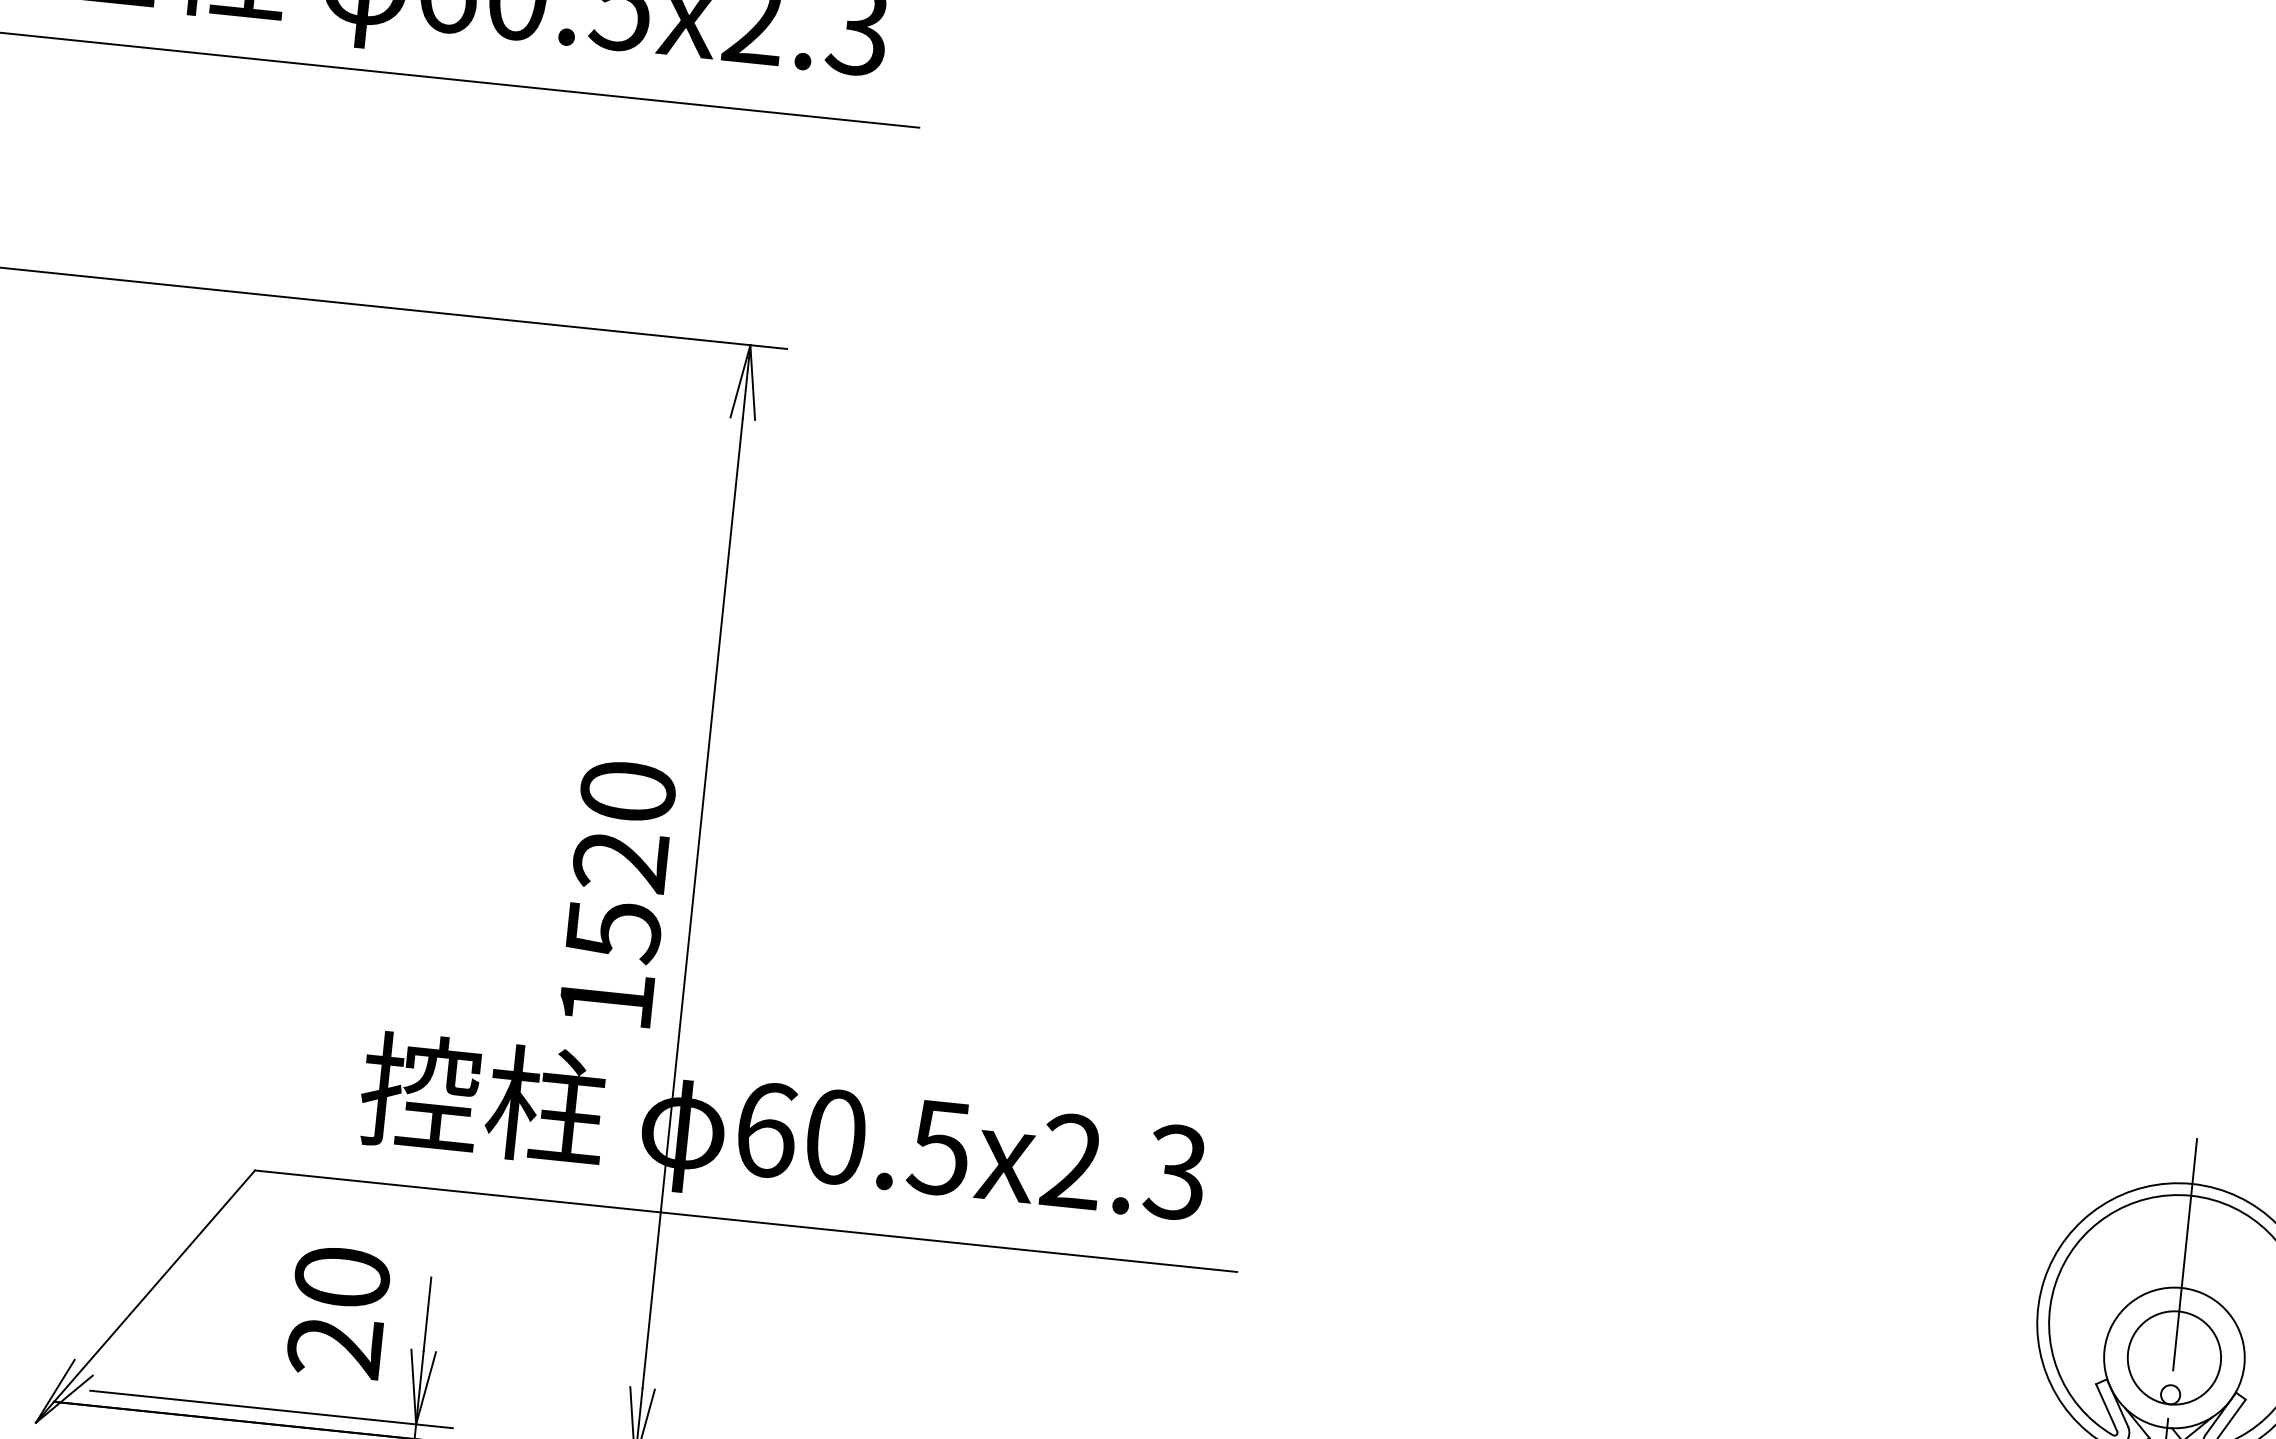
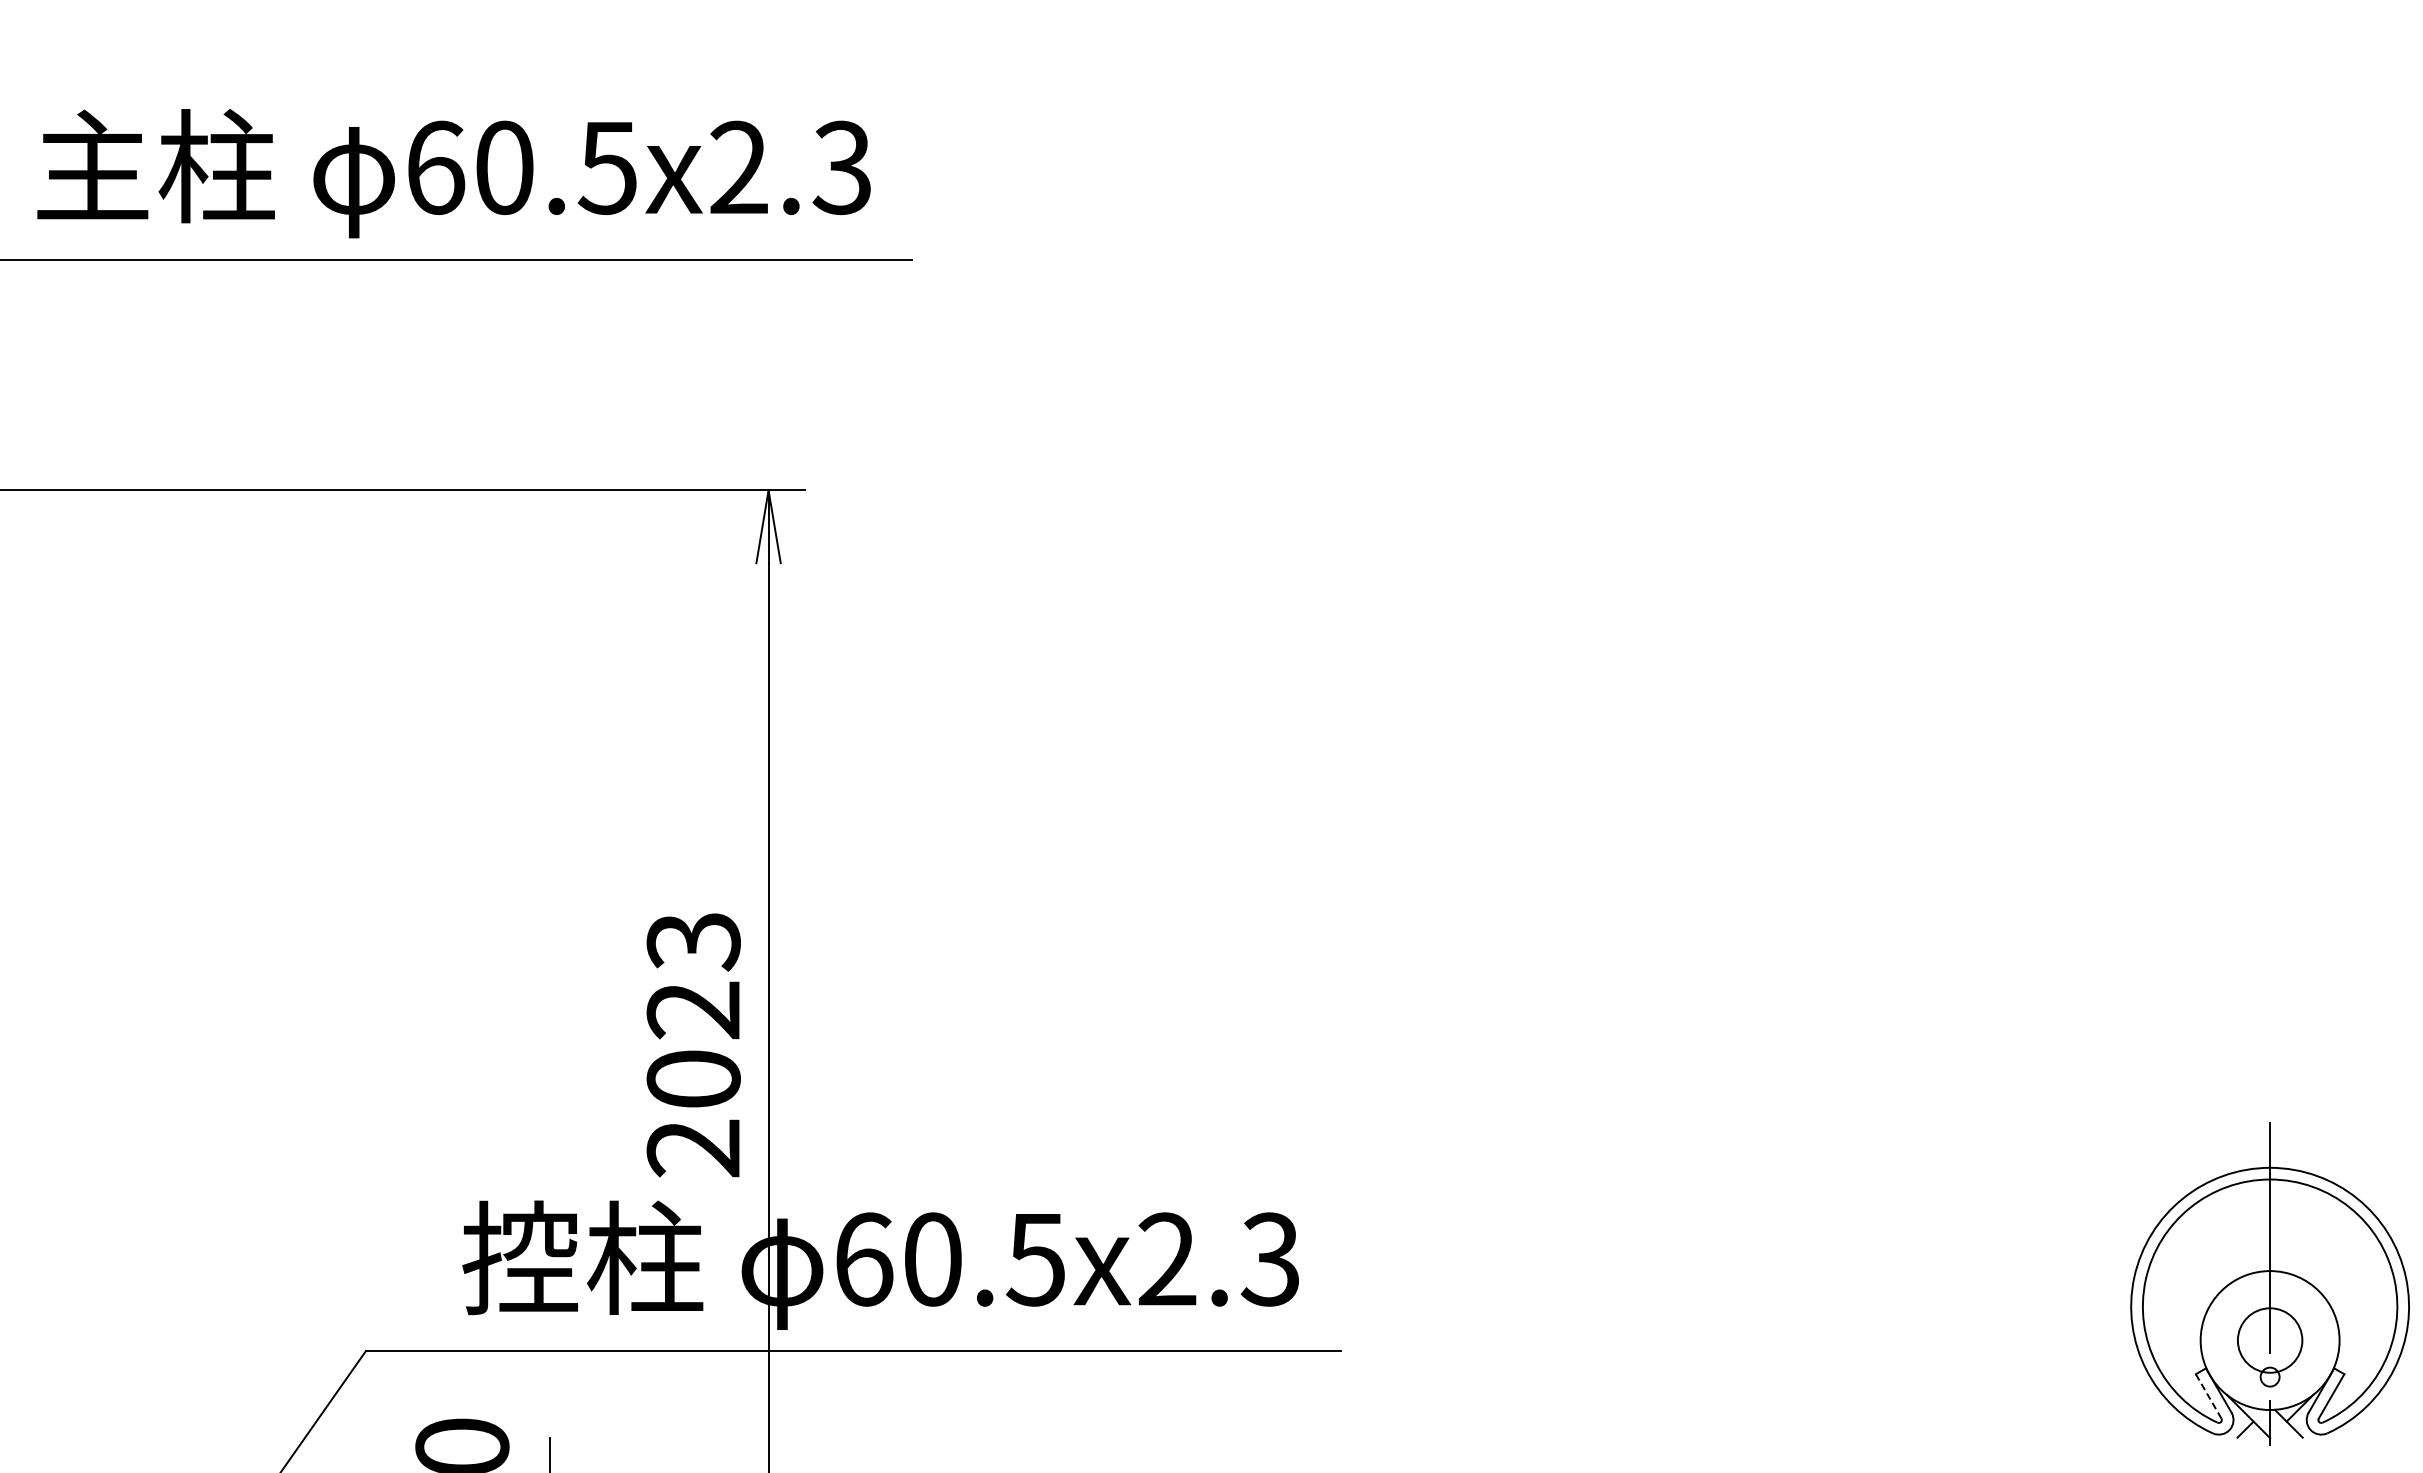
text: (617, 895) -> (693, 1044), 1520 -> 2023
circle: (2174, 1357) -> (2270, 1340), size x0.7
line: (2106, 1407) -> (2208, 1396), solid -> dashed

